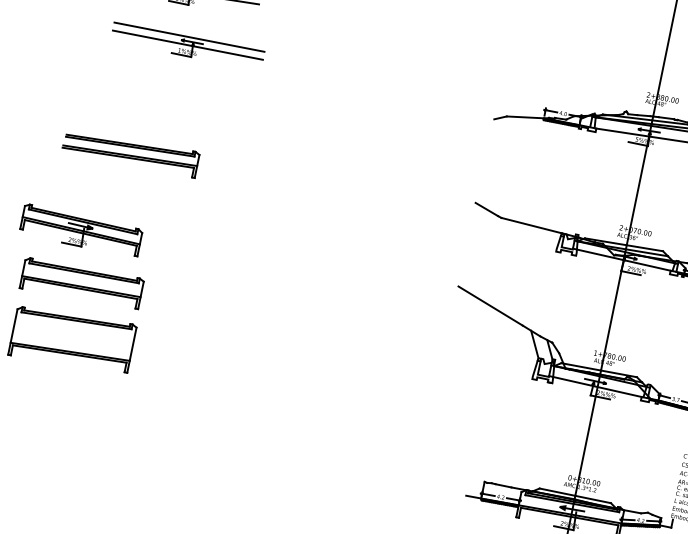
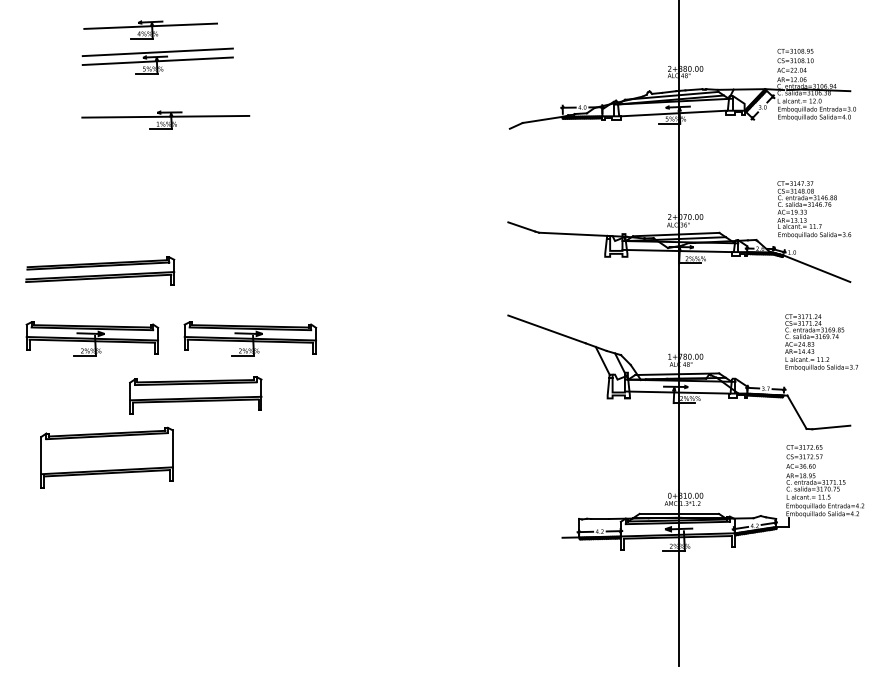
line: (189, 36) -> (165, 107), removed
part: (131, 151) -> (100, 270), moved
part: (223, 259) -> (250, 338), added
part: (81, 283) -> (195, 395), moved

